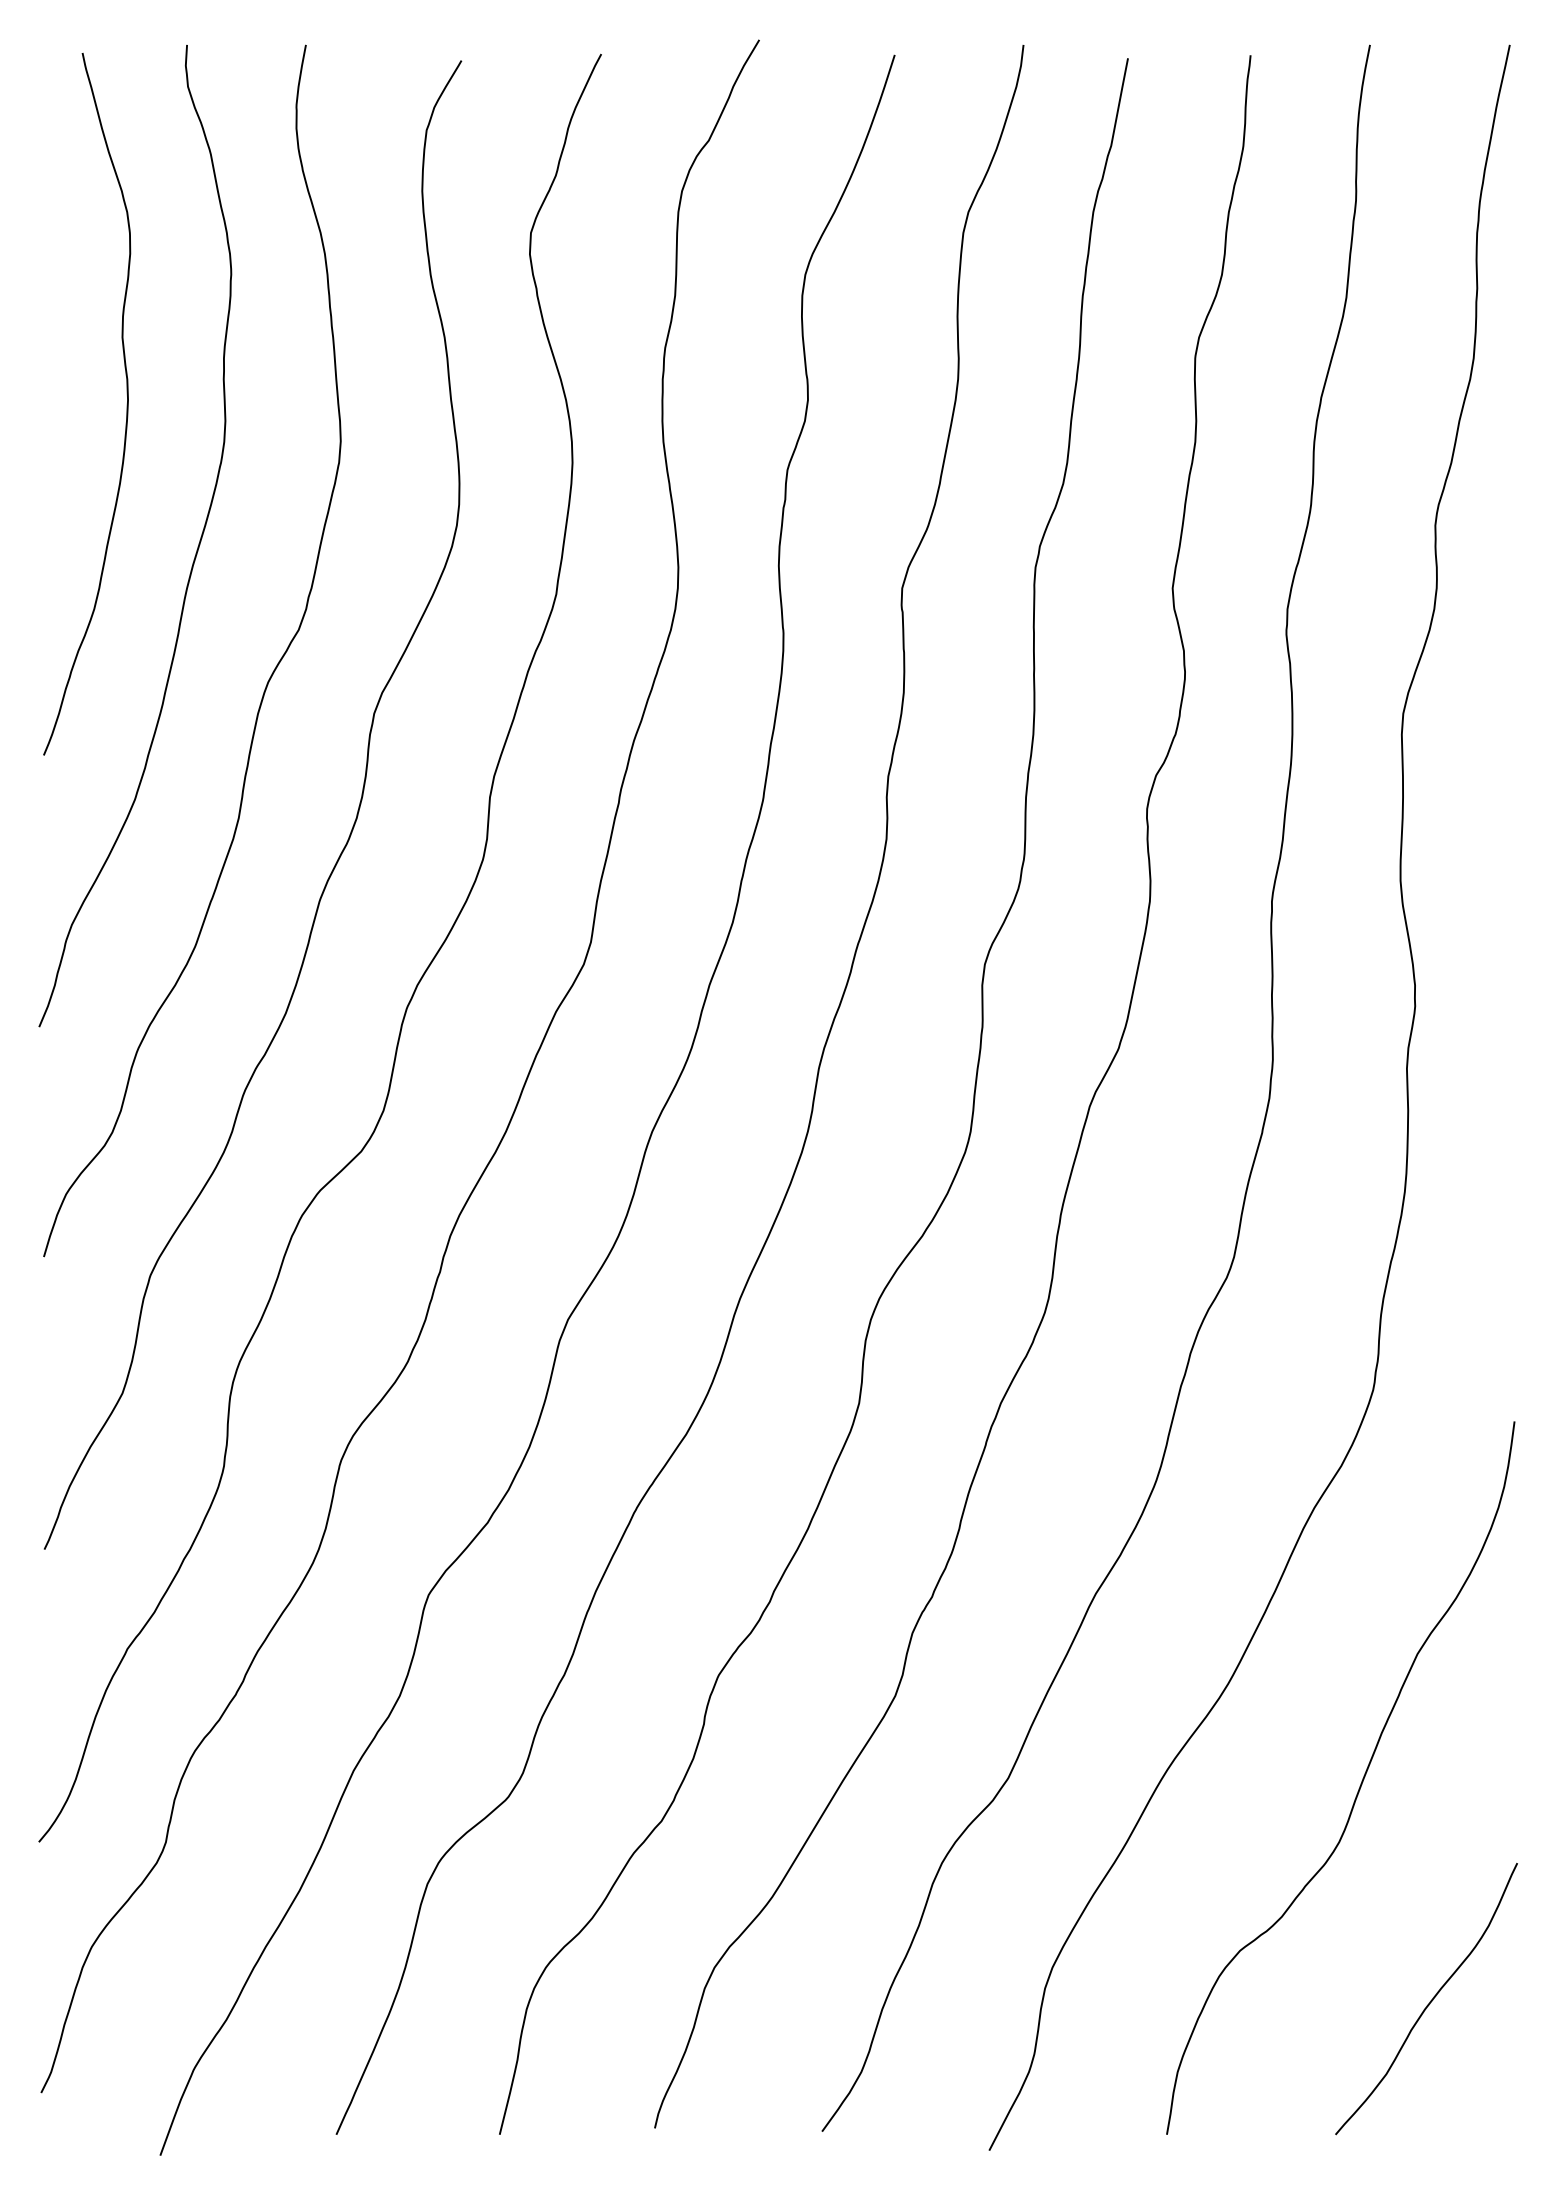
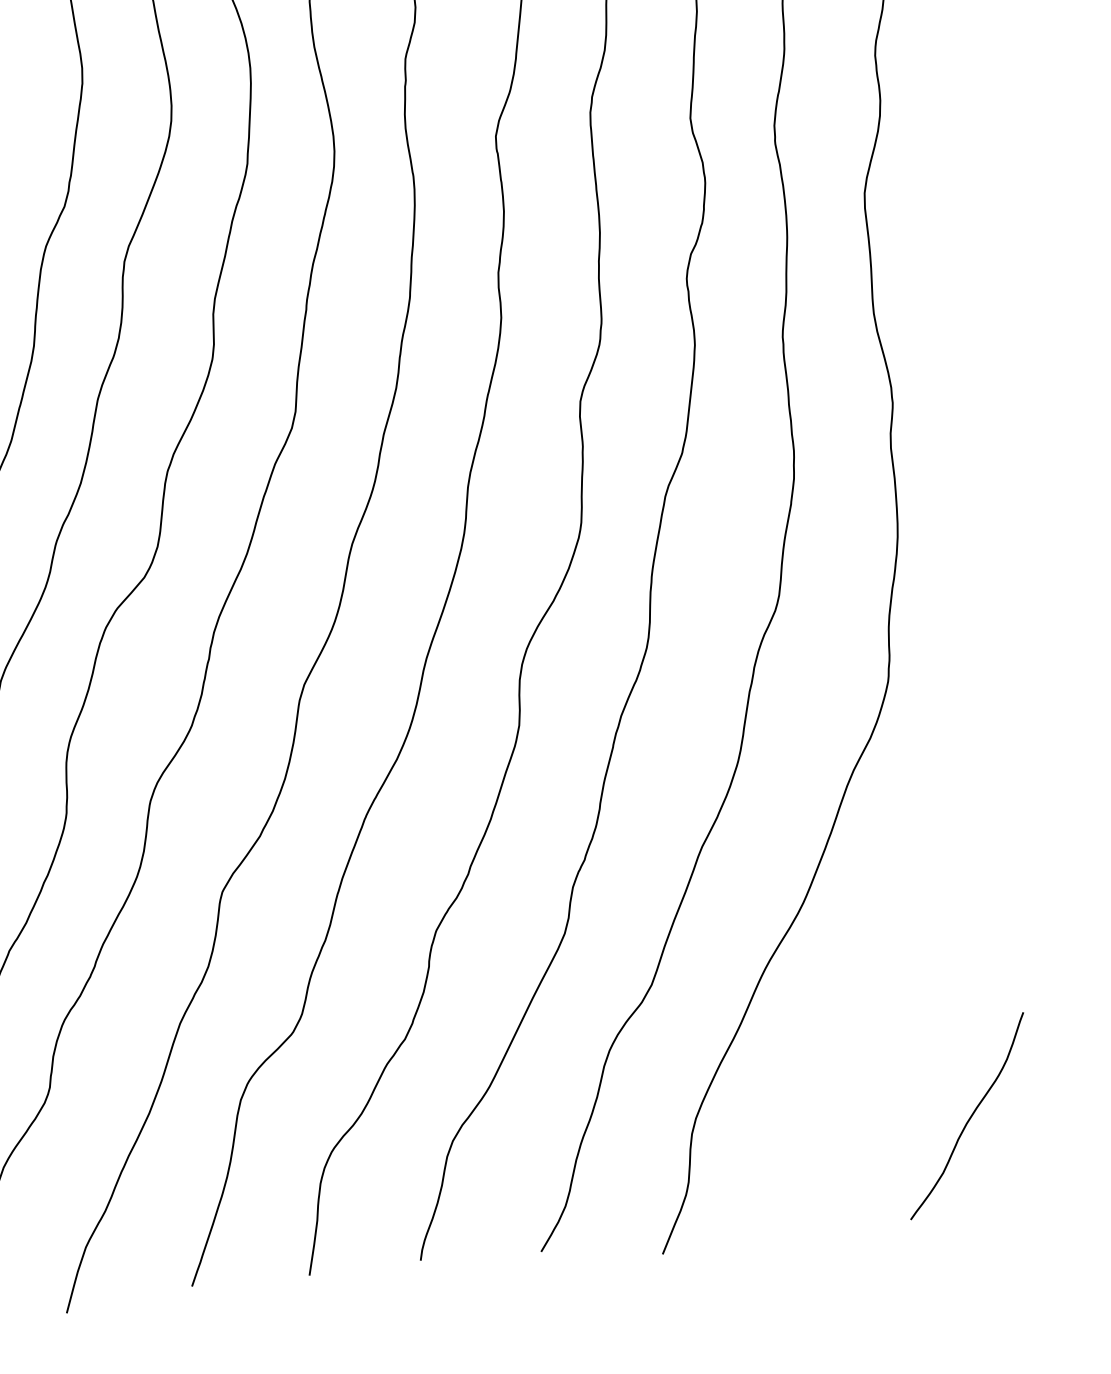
curve: (1360, 1783) -> (905, 965), removed

